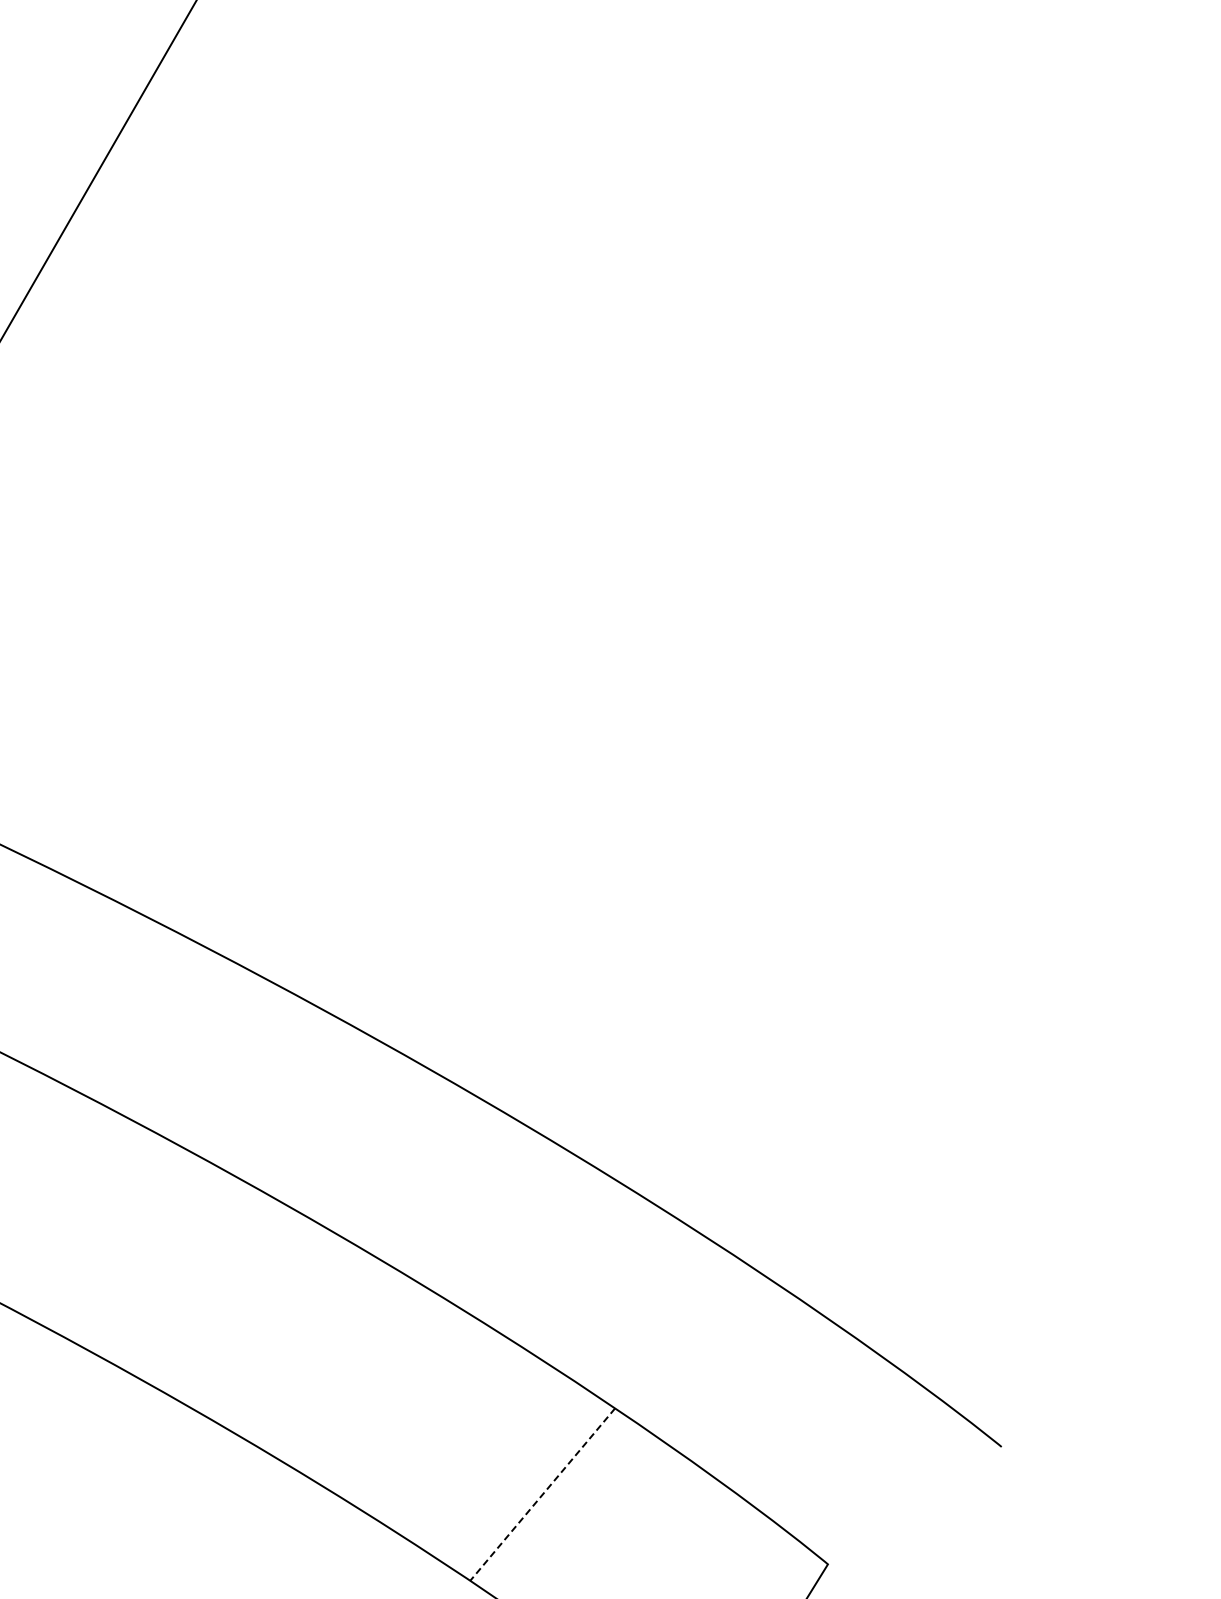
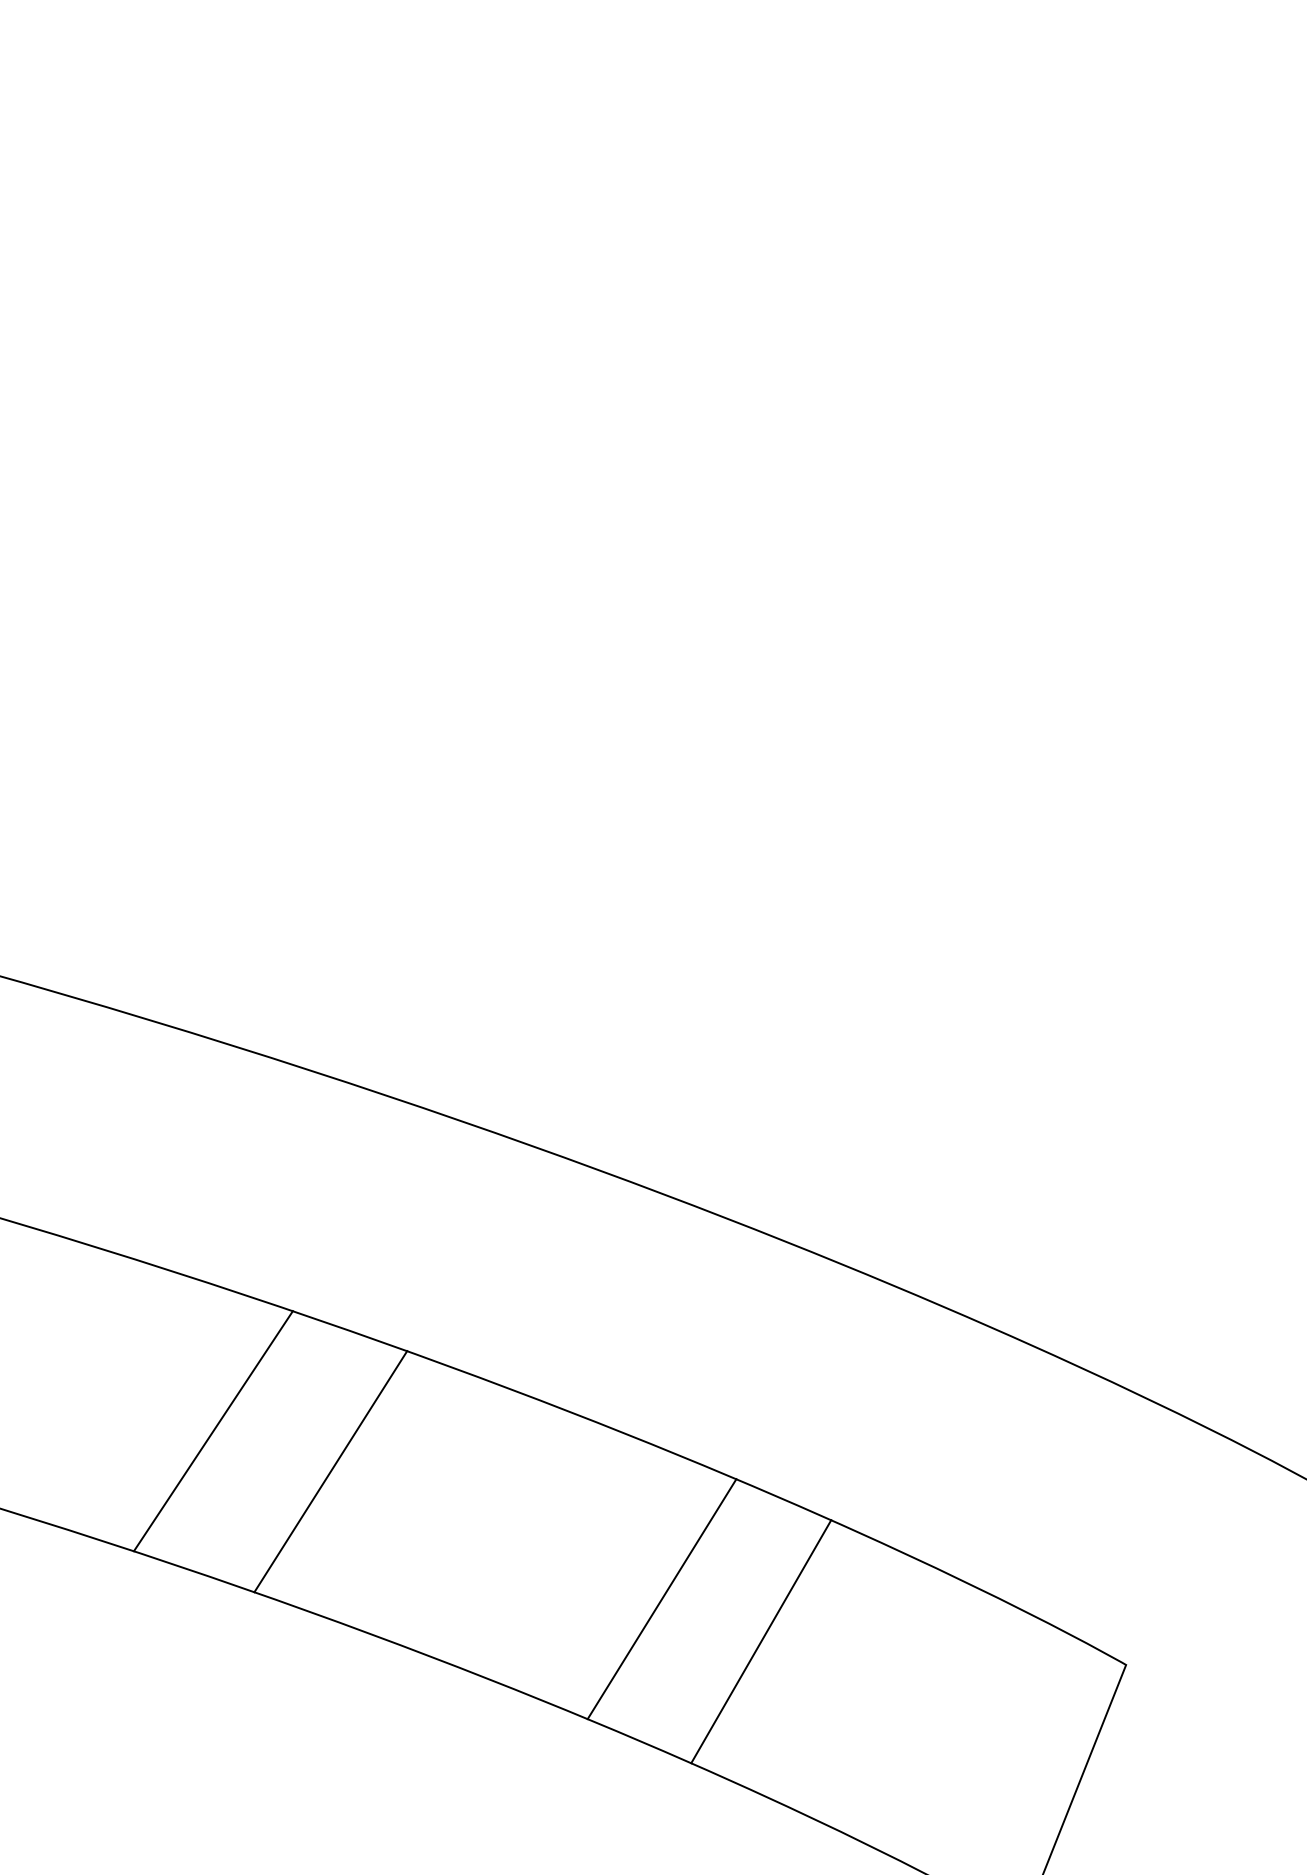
line: (138, 1250) -> (212, 1430), added
line: (225, 1299) -> (329, 1471), added
line: (469, 1446) -> (661, 1598), added
line: (542, 1494) -> (760, 1641), dashed -> solid

